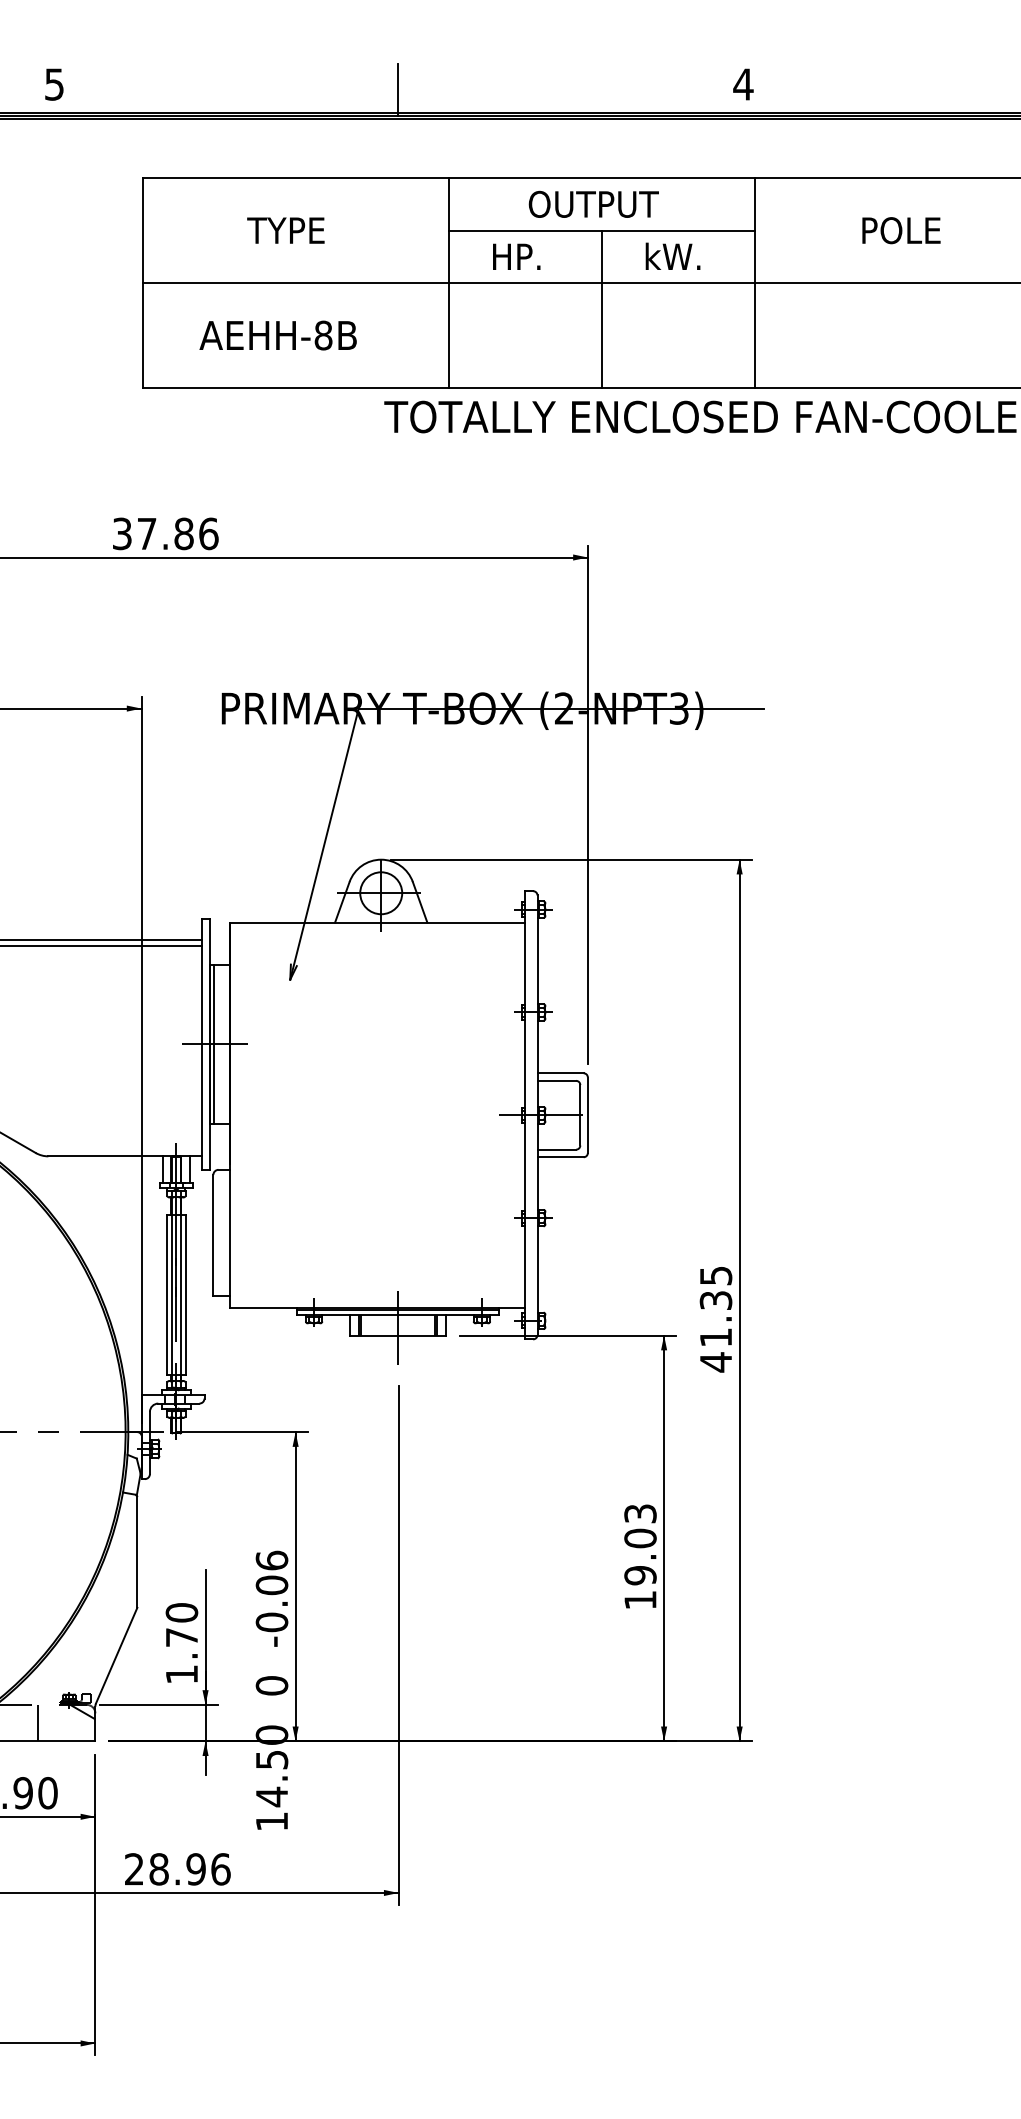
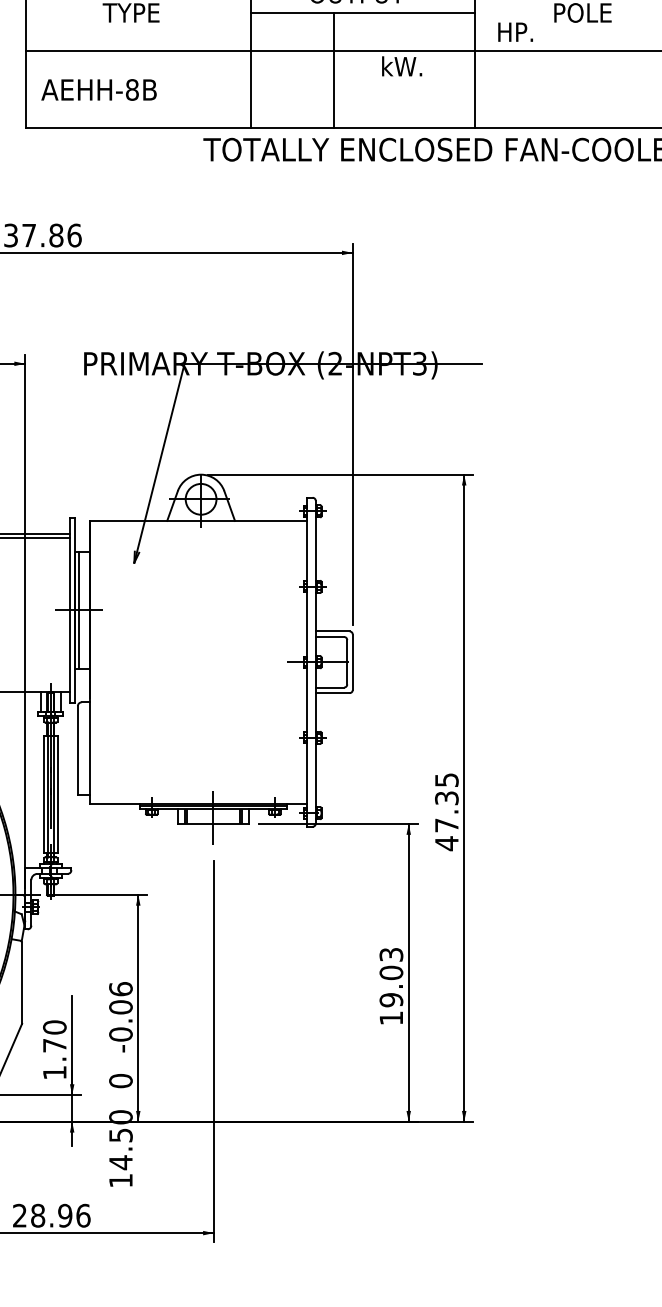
text: (672, 255) -> (401, 65), moved
text: (516, 256) -> (515, 31), moved
line: (601, 309) -> (333, 70), moved
text: (277, 335) -> (98, 89), moved
text: (715, 1337) -> (446, 825), 41.35 -> 47.35

